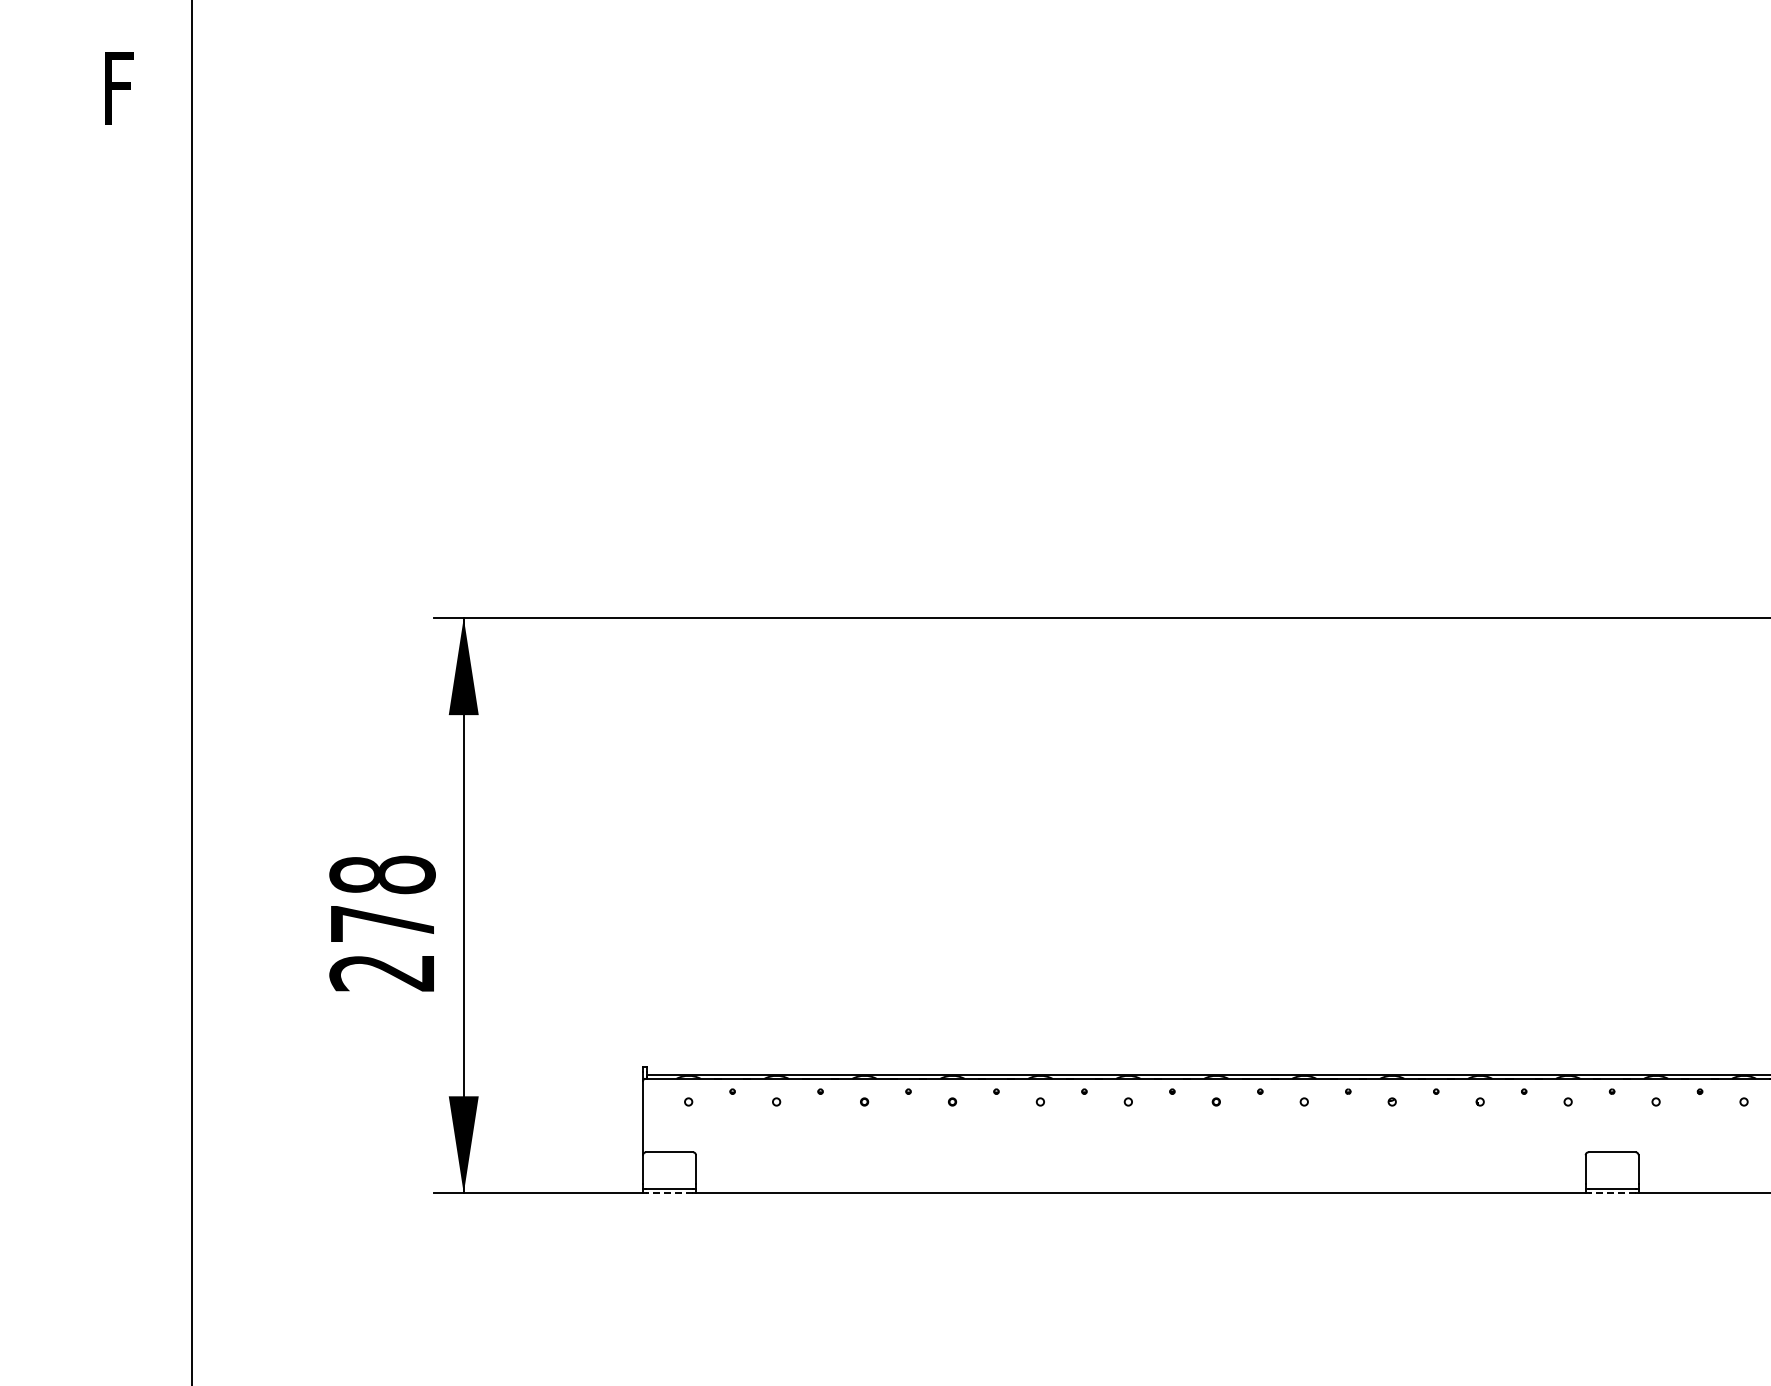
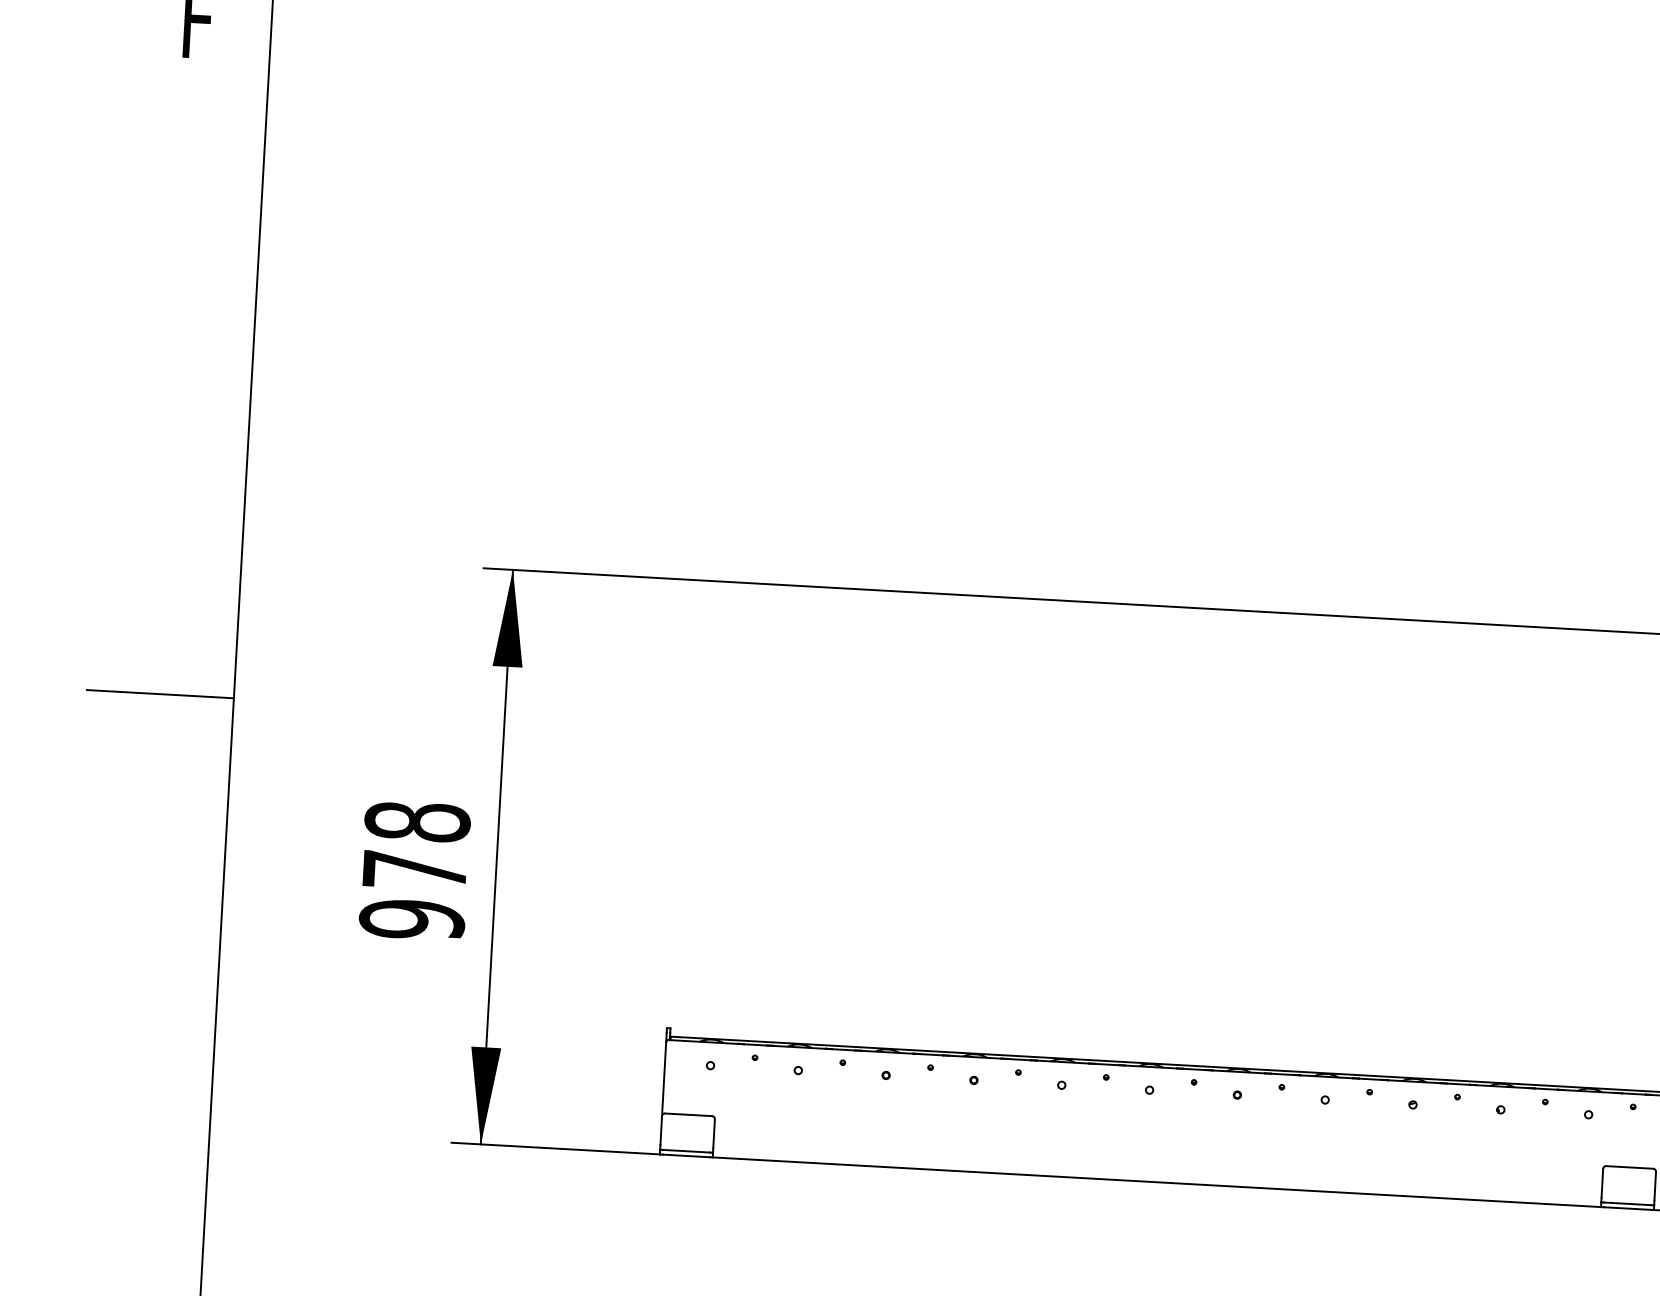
line: (118, 761) -> (160, 693), added
text: (382, 972) -> (412, 919), 278 -> 978
line: (669, 1193) -> (686, 1155), dashed -> solid
line: (1612, 1193) -> (1627, 1208), dashed -> solid

